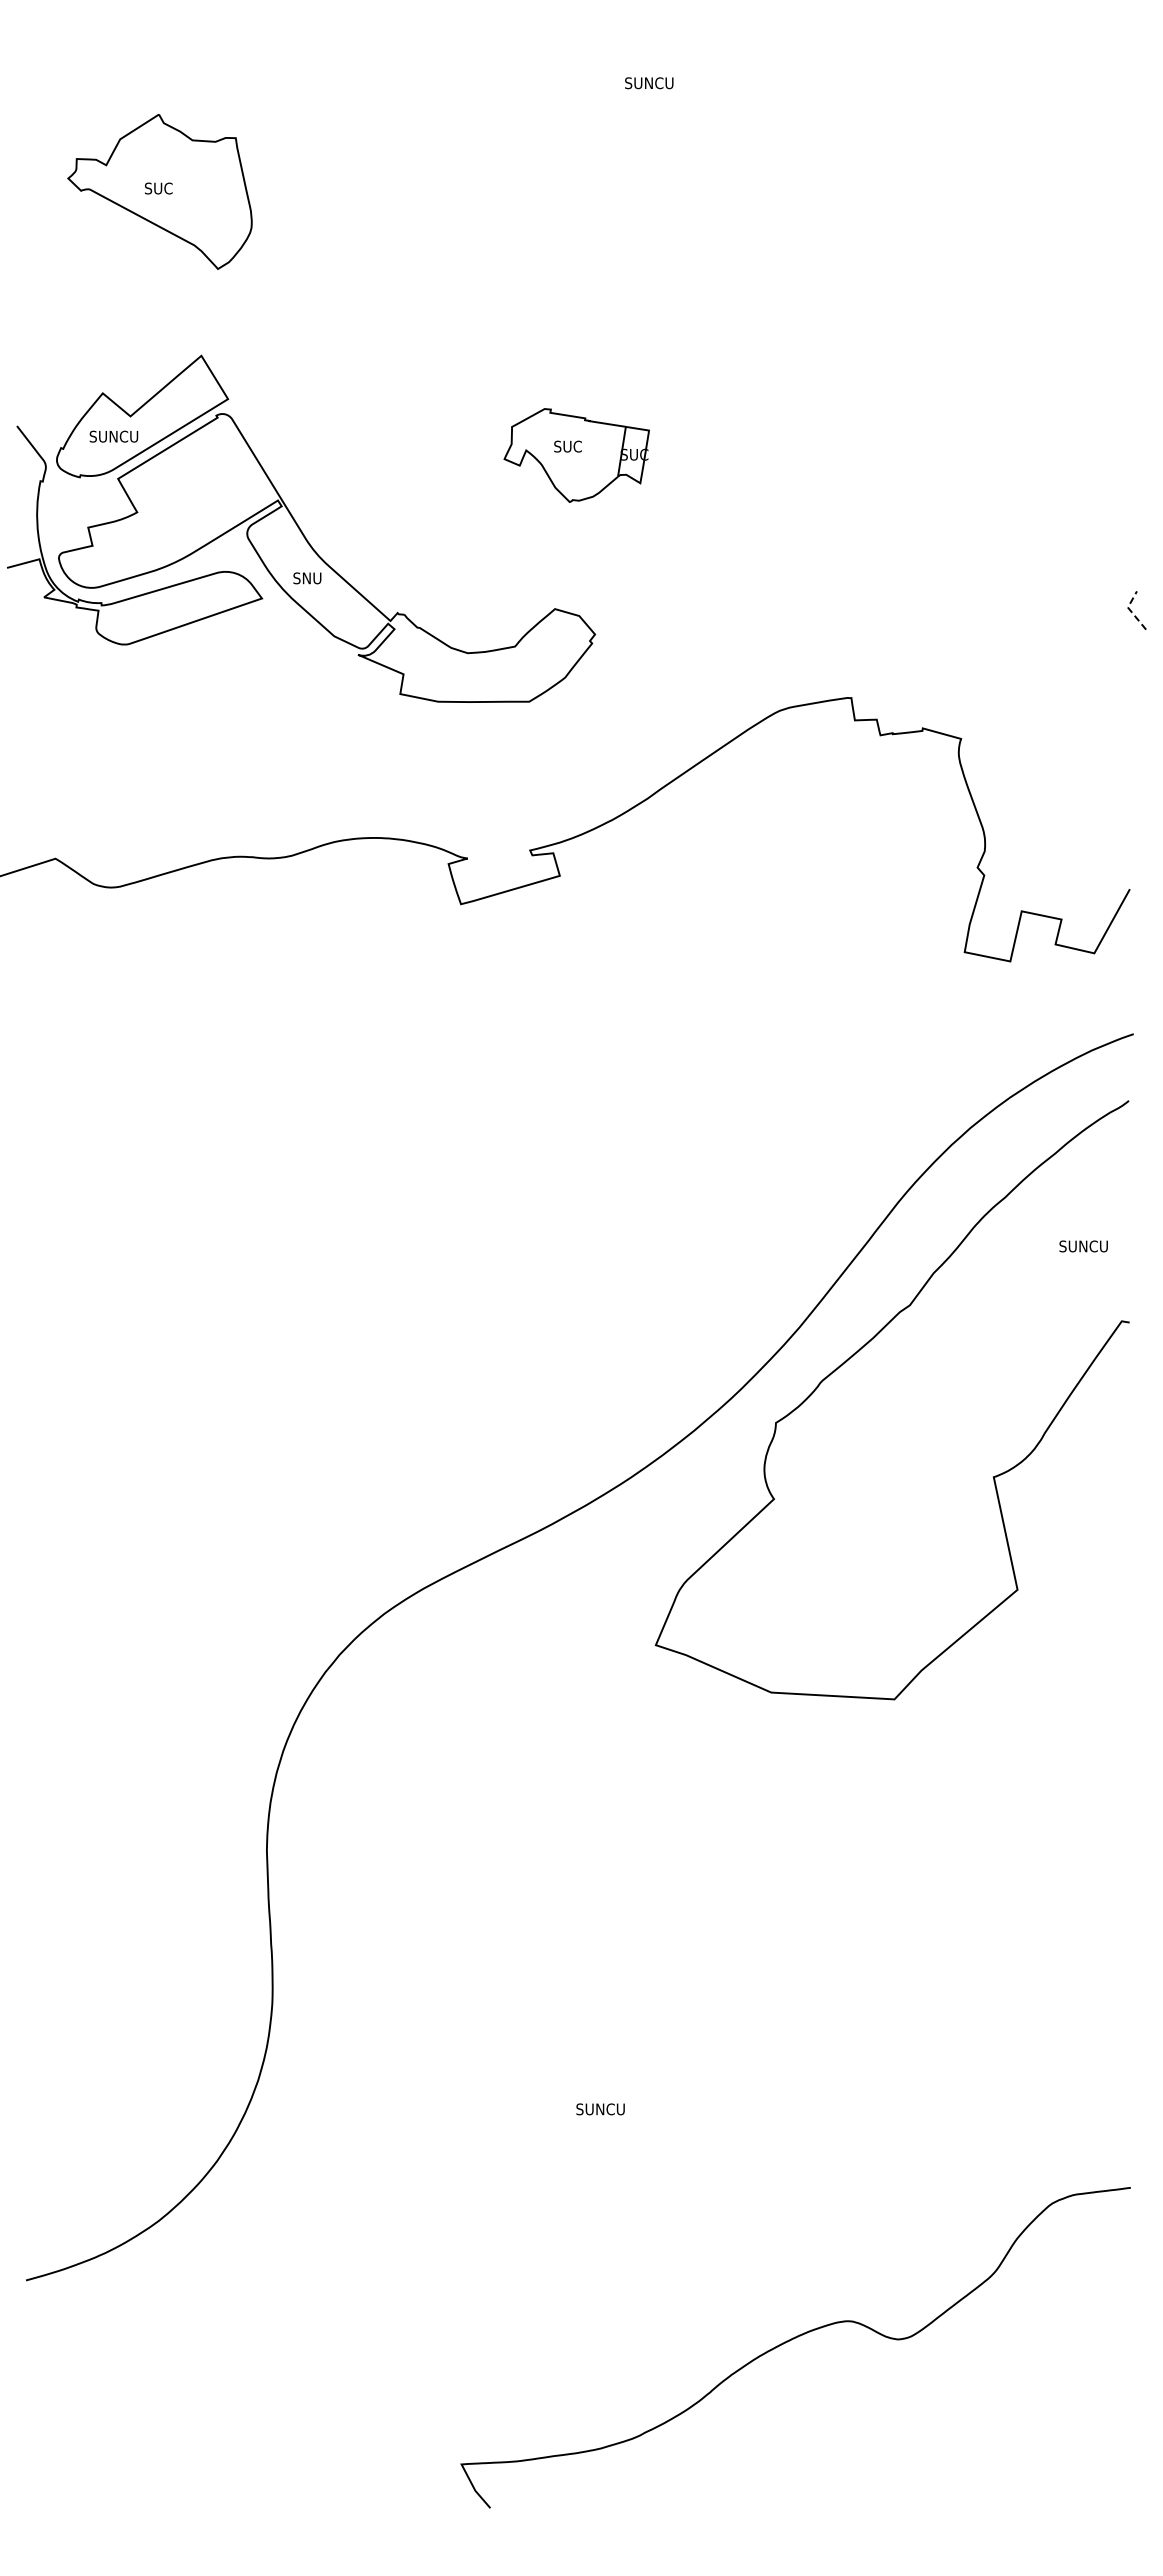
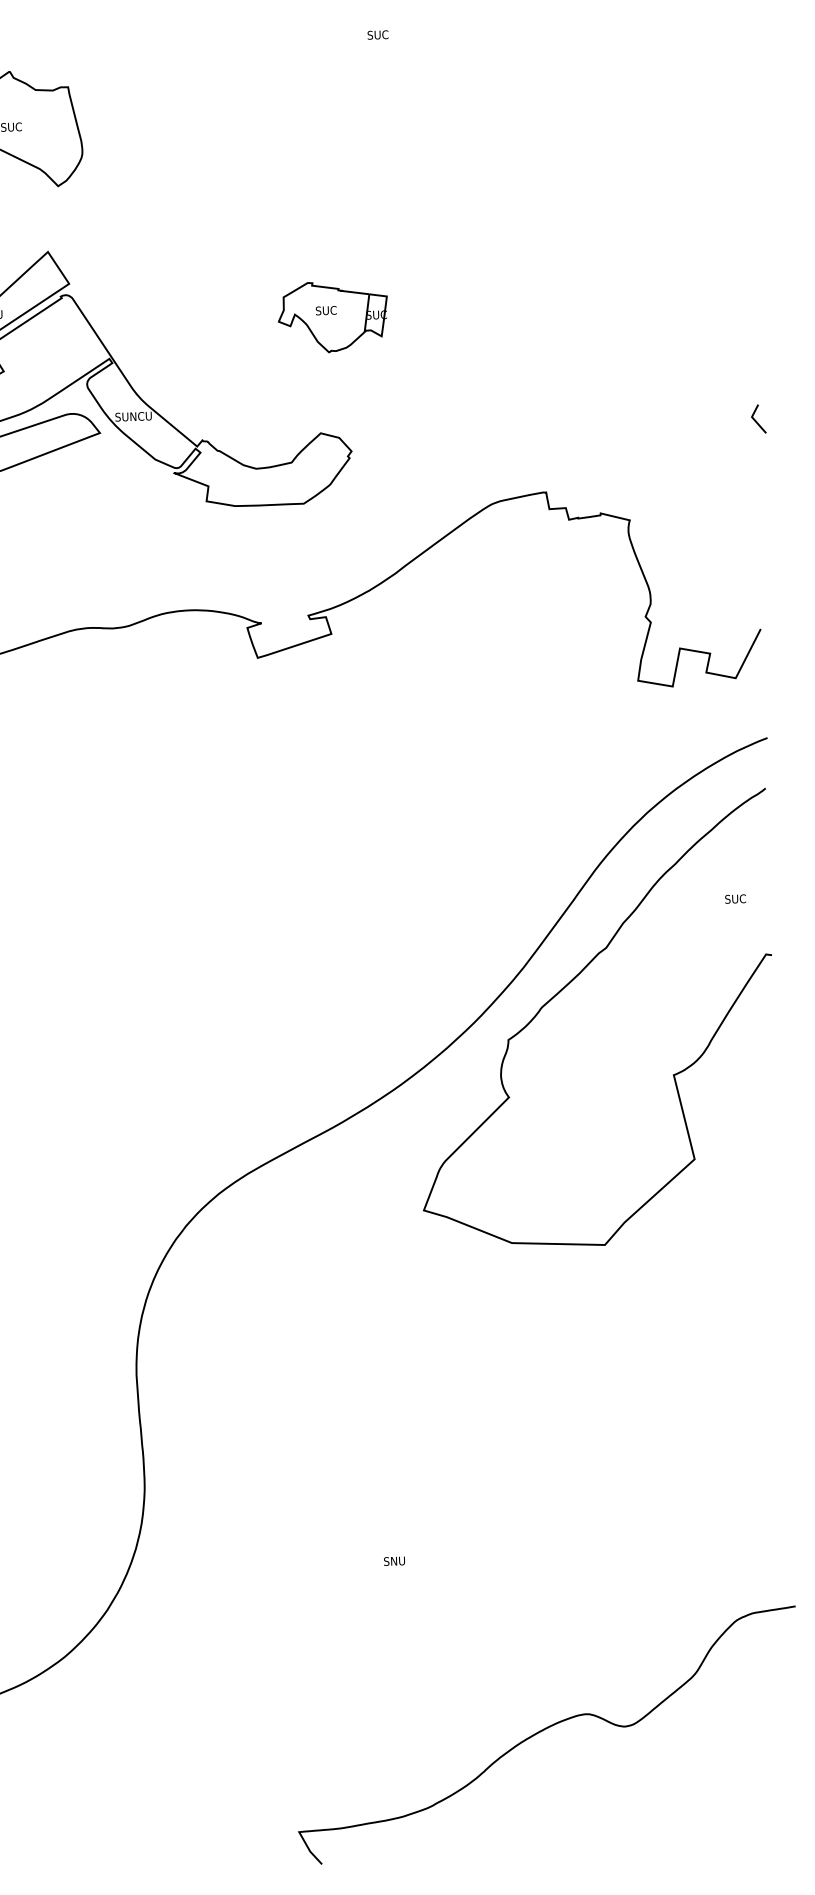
text: (649, 83) -> (378, 35), SUNCU -> SUC
text: (307, 578) -> (133, 416), SNU -> SUNCU
line: (1130, 610) -> (753, 419), dashed -> solid
text: (1083, 1246) -> (735, 899), SUNCU -> SUC
text: (600, 2109) -> (394, 1561), SUNCU -> SNU

